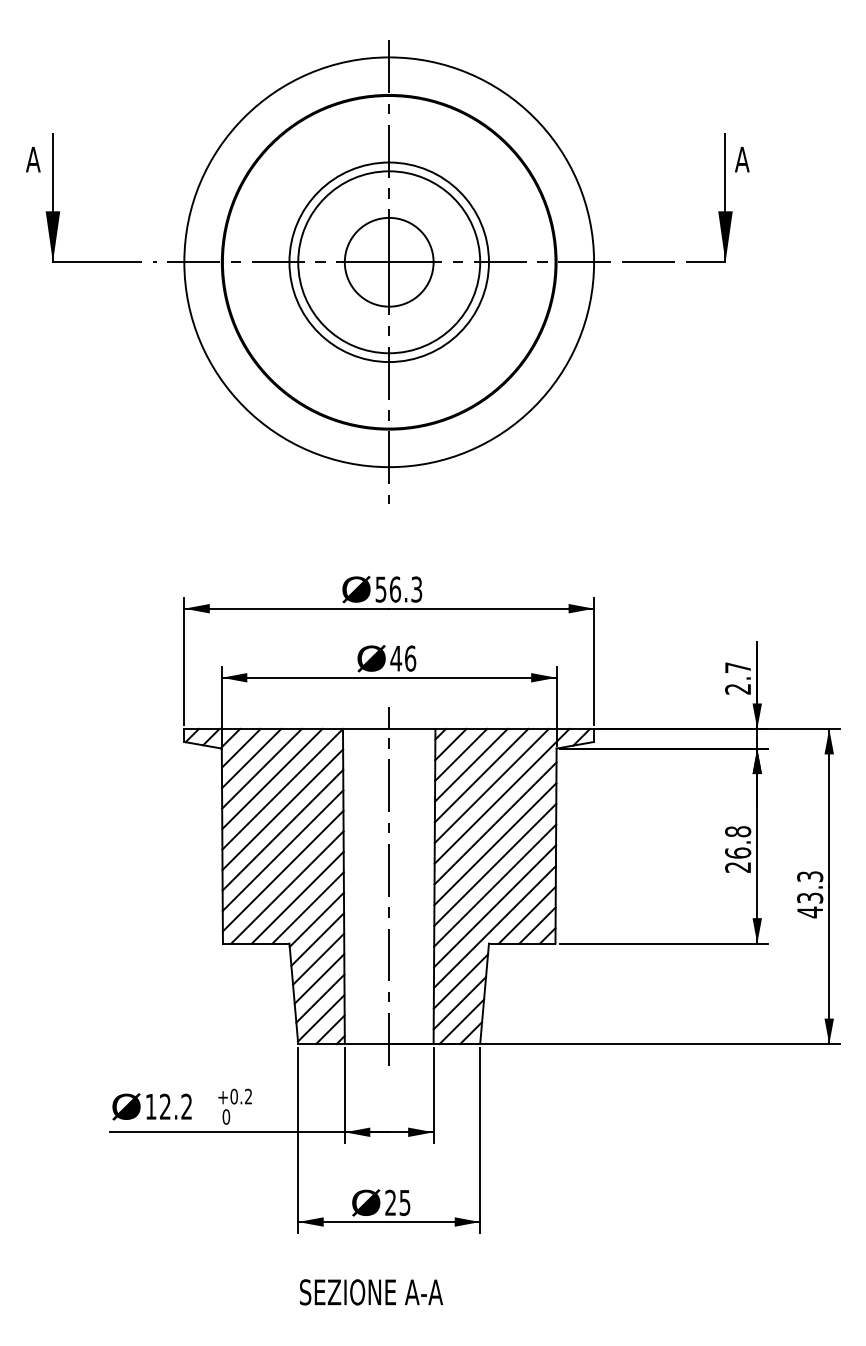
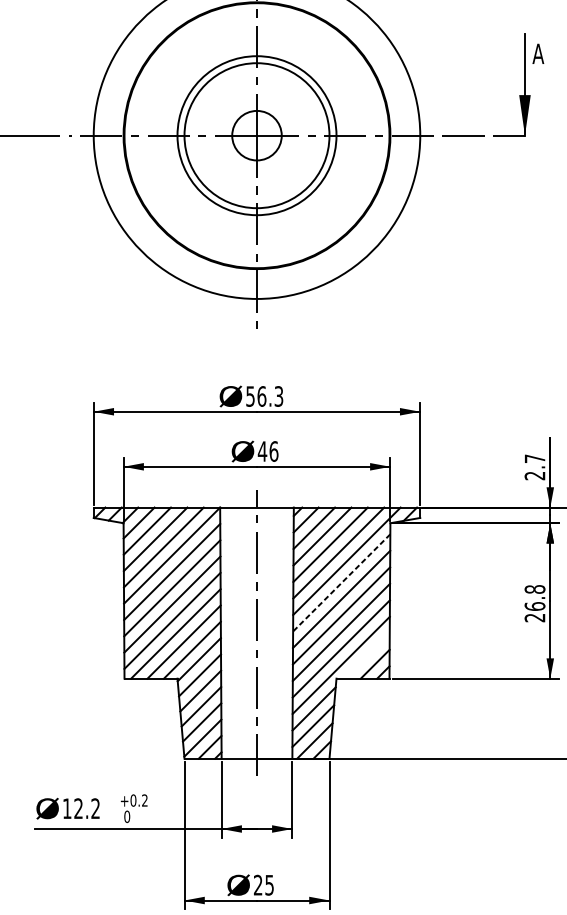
circle: (388, 261) -> (256, 135), size x0.7
line: (495, 823) -> (341, 582), solid -> dashed
line: (526, 914) -> (366, 655), removed

